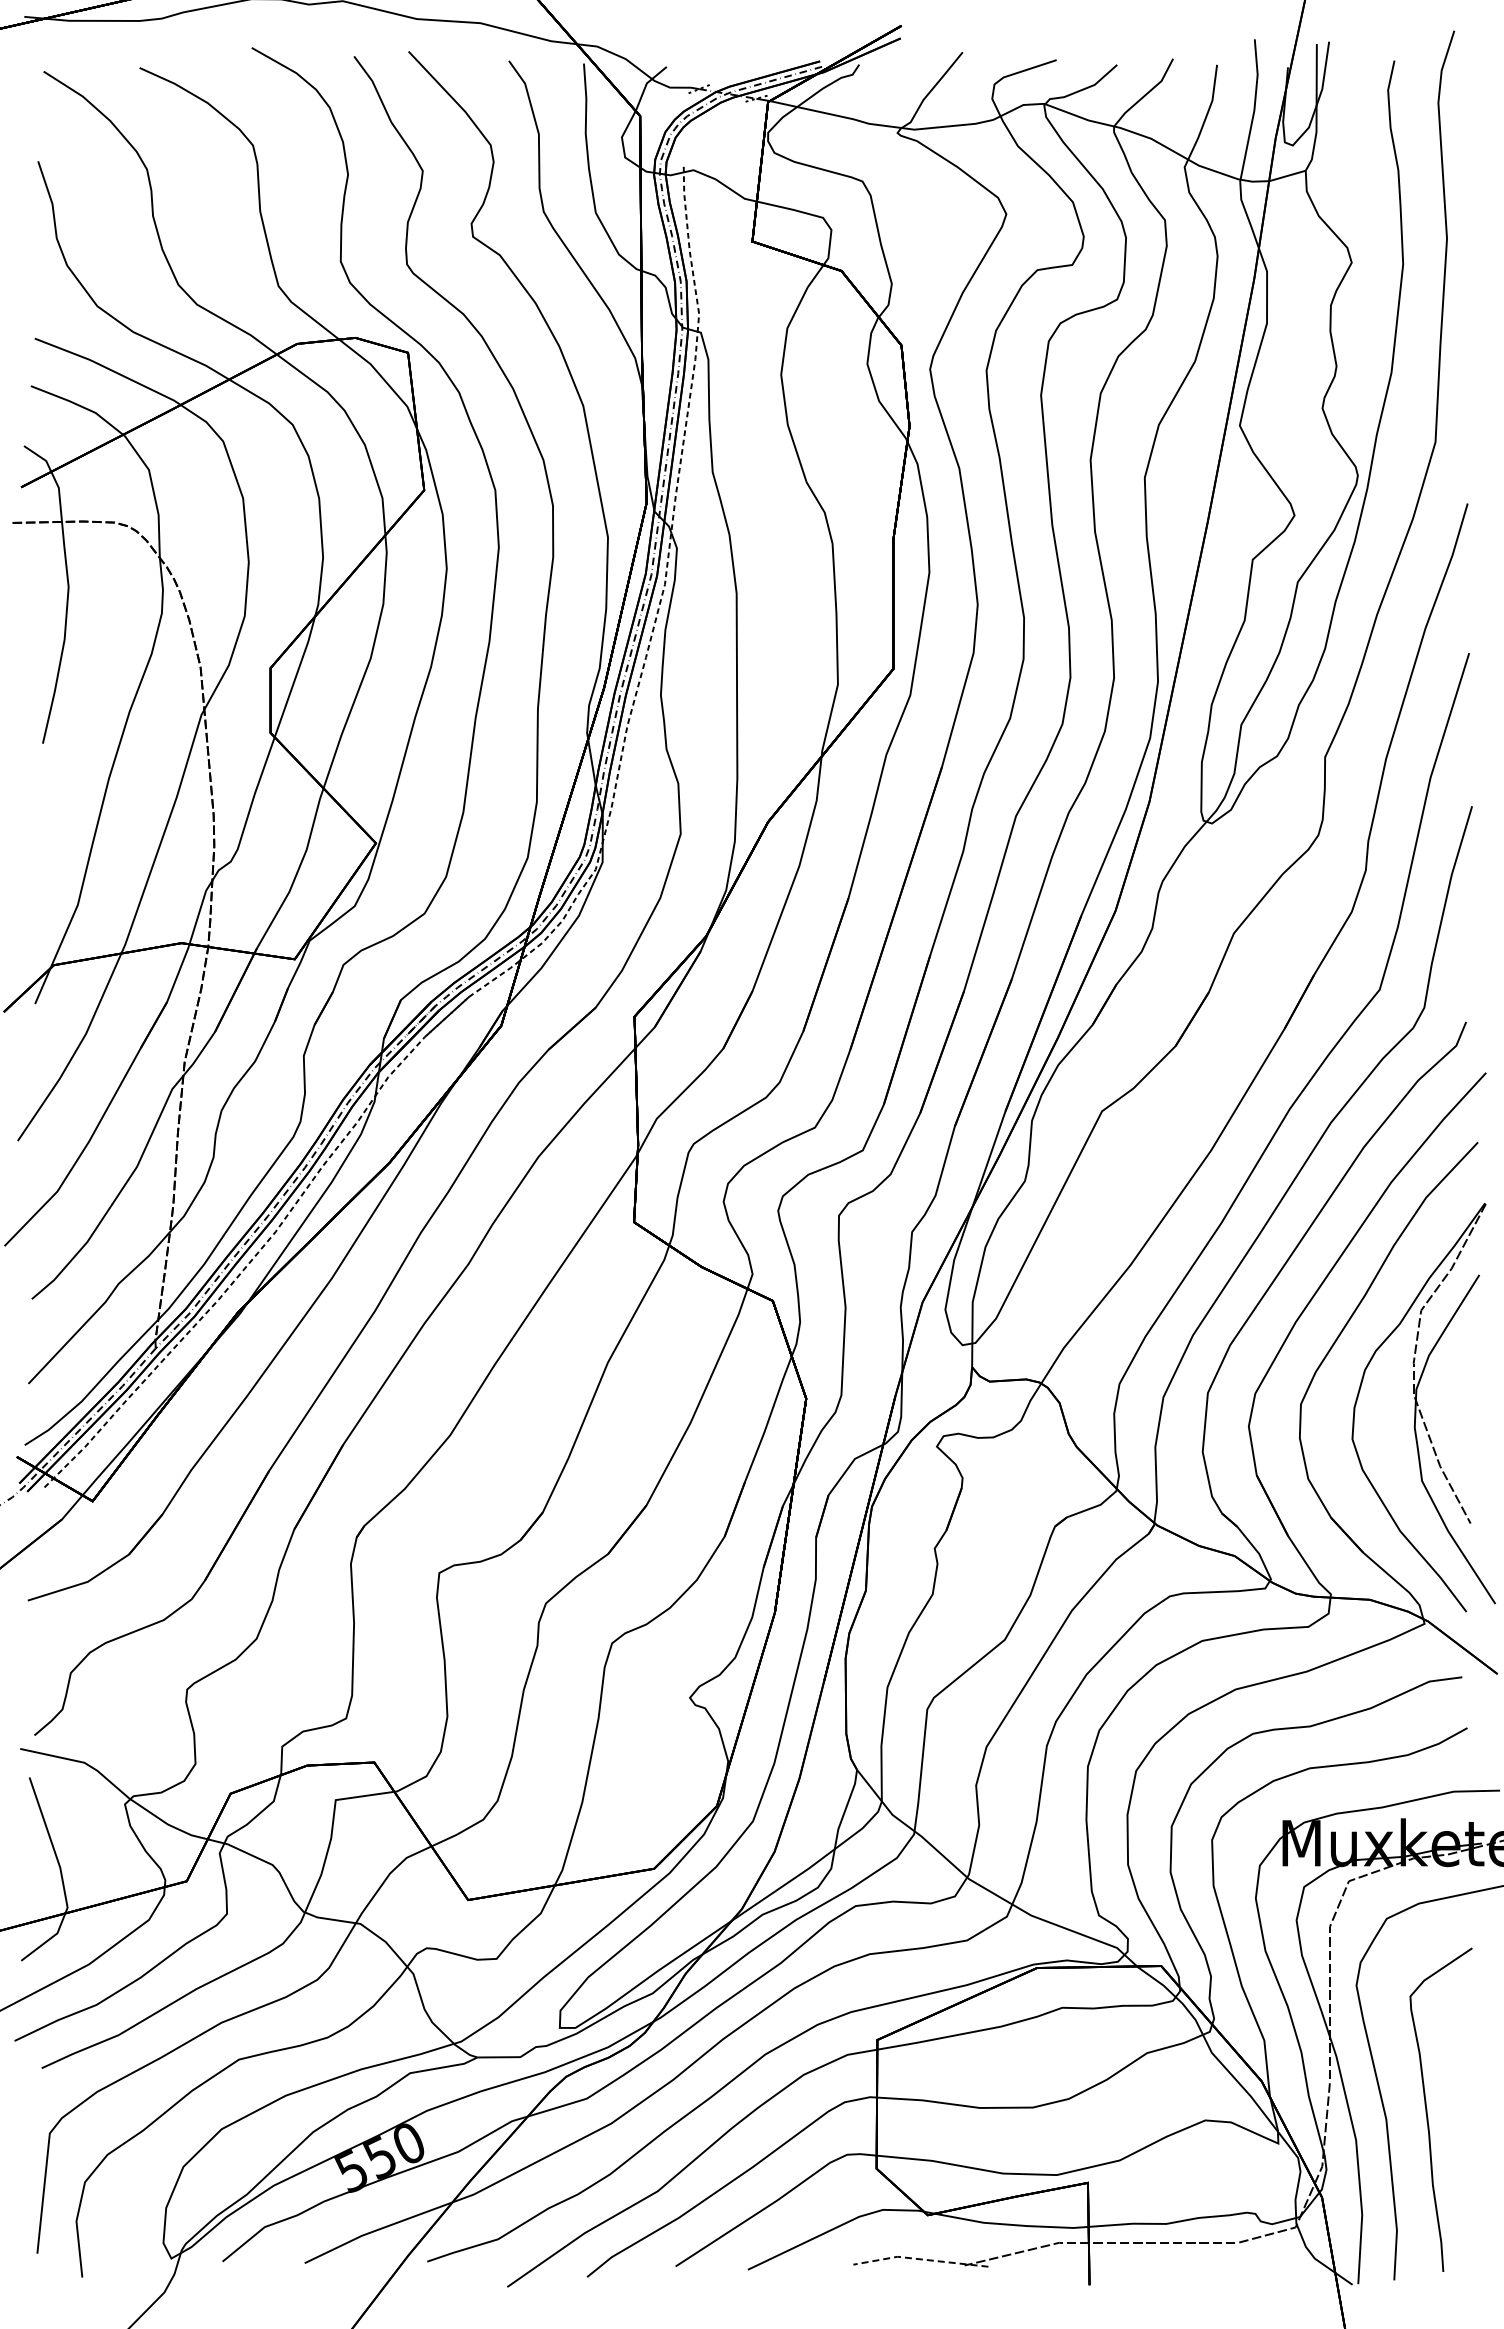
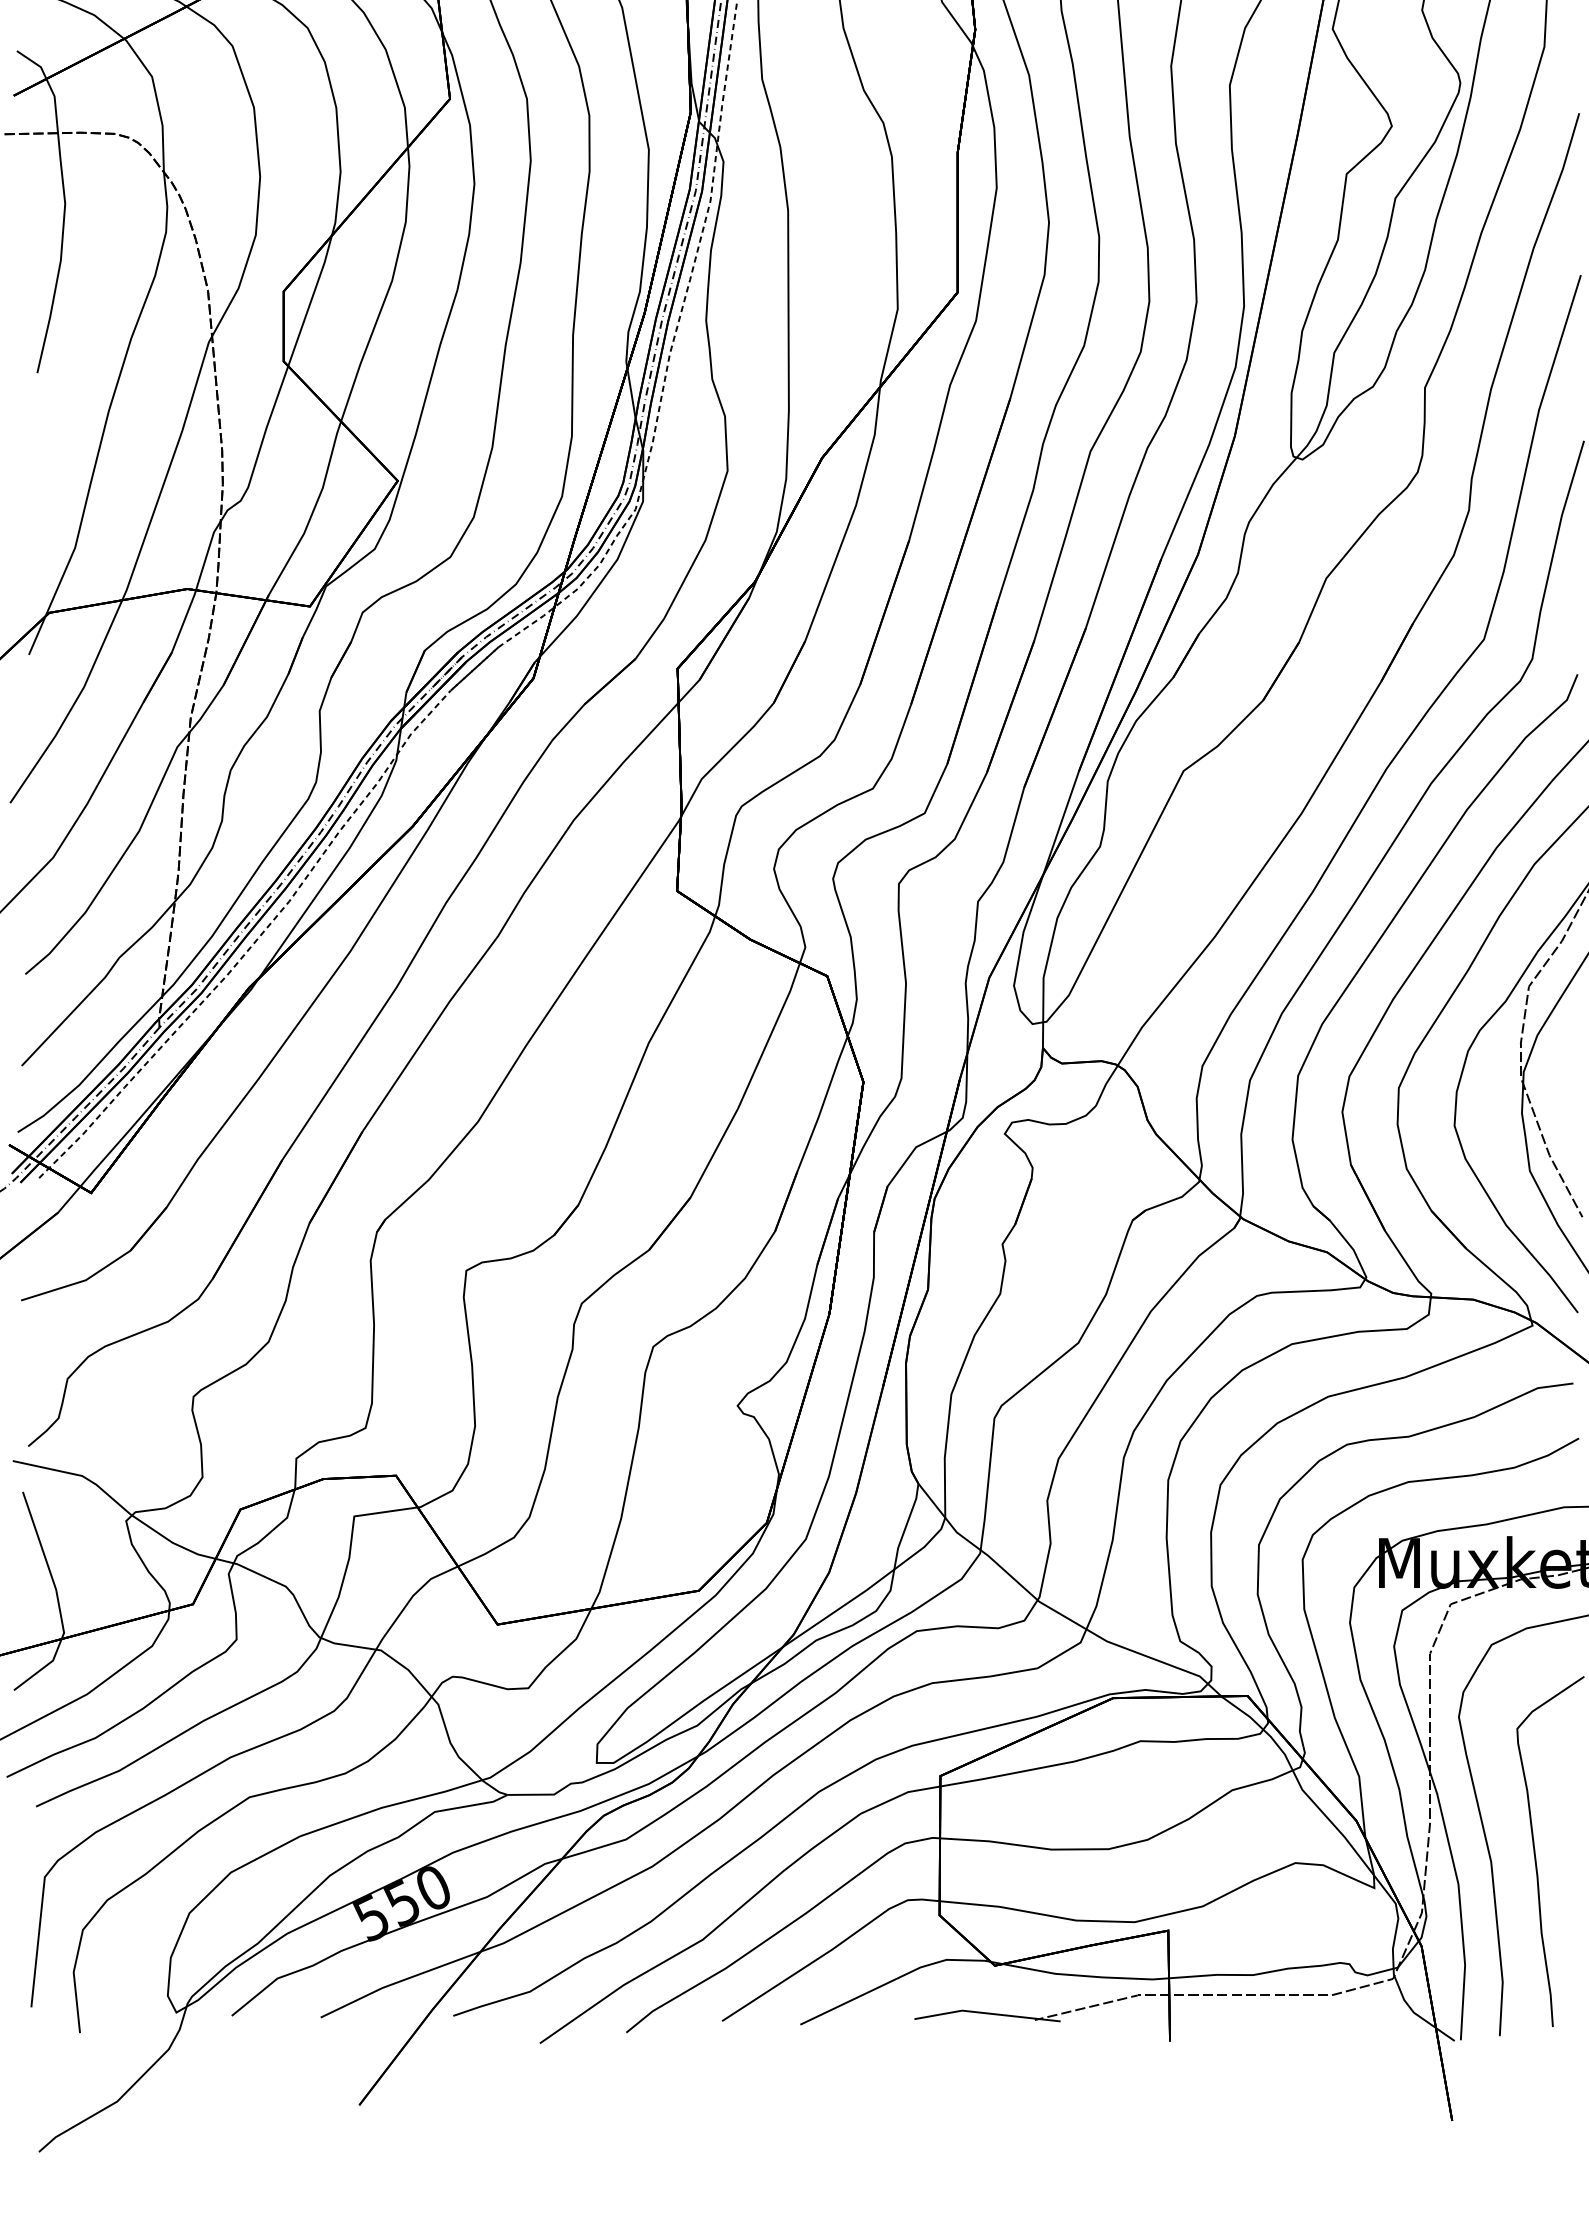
line: (920, 2259) -> (987, 2013), dashed -> solid

